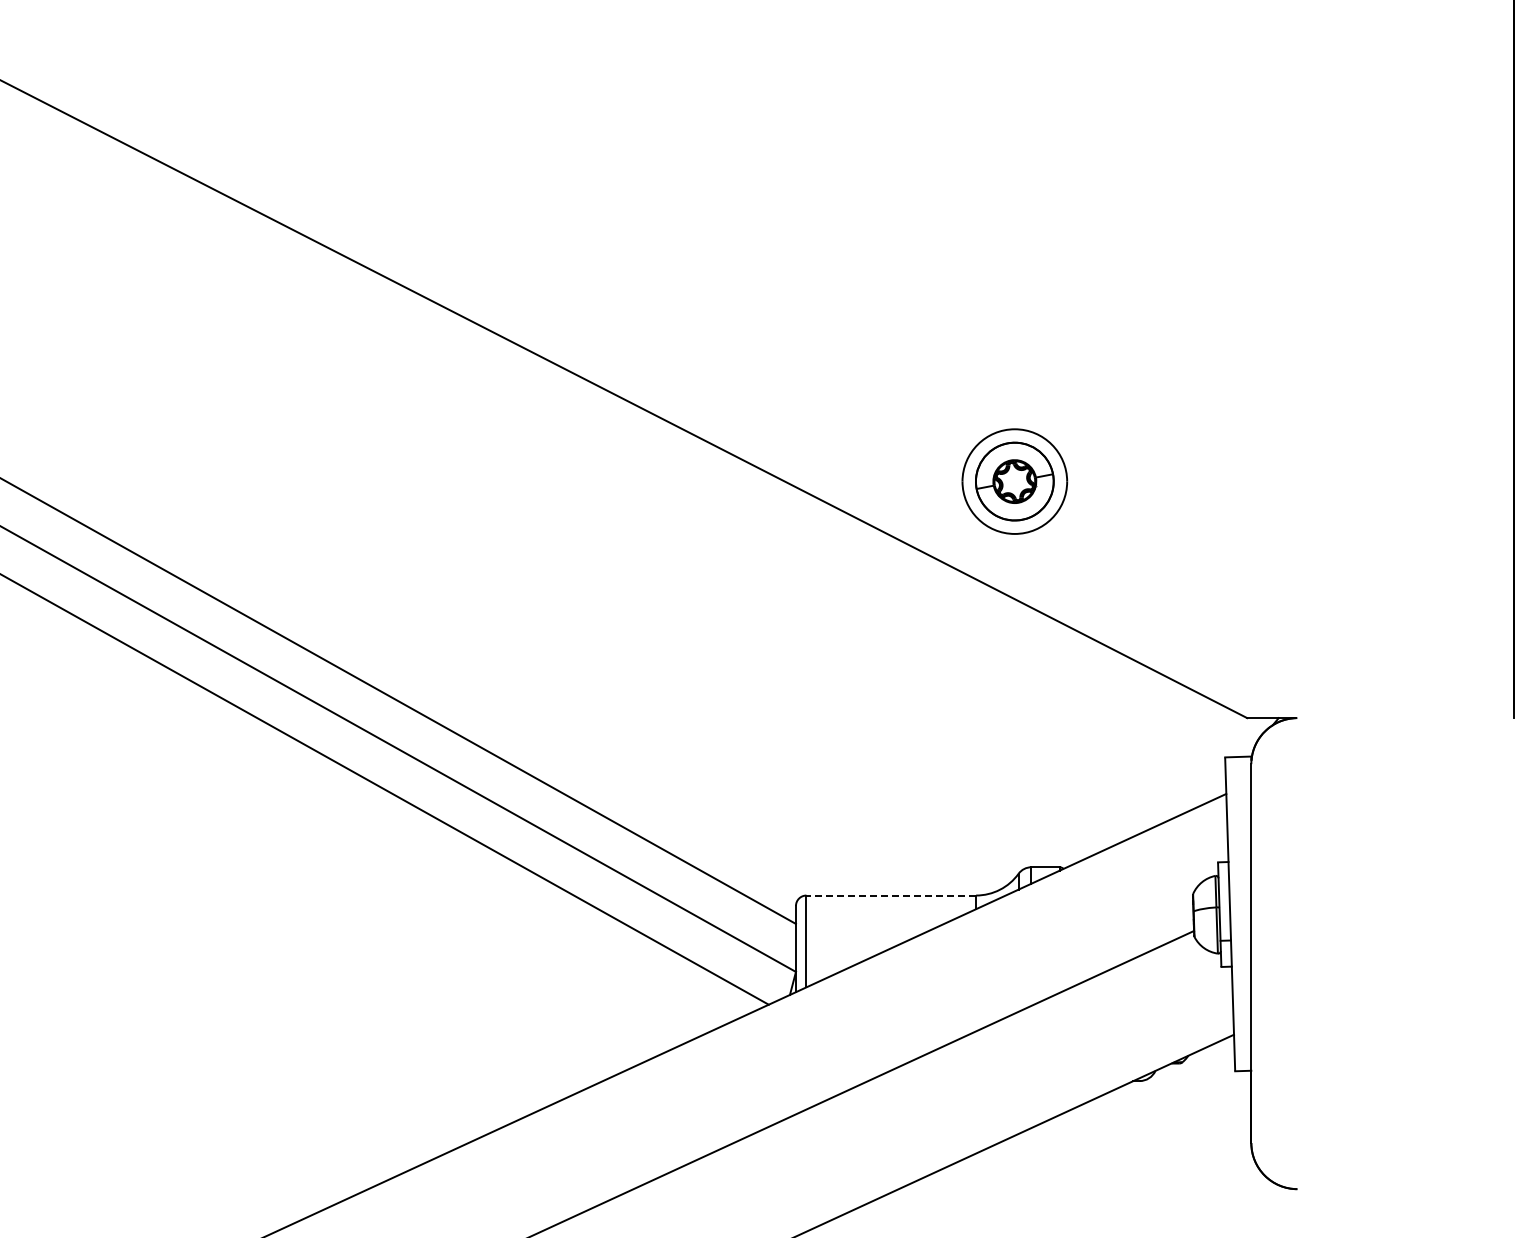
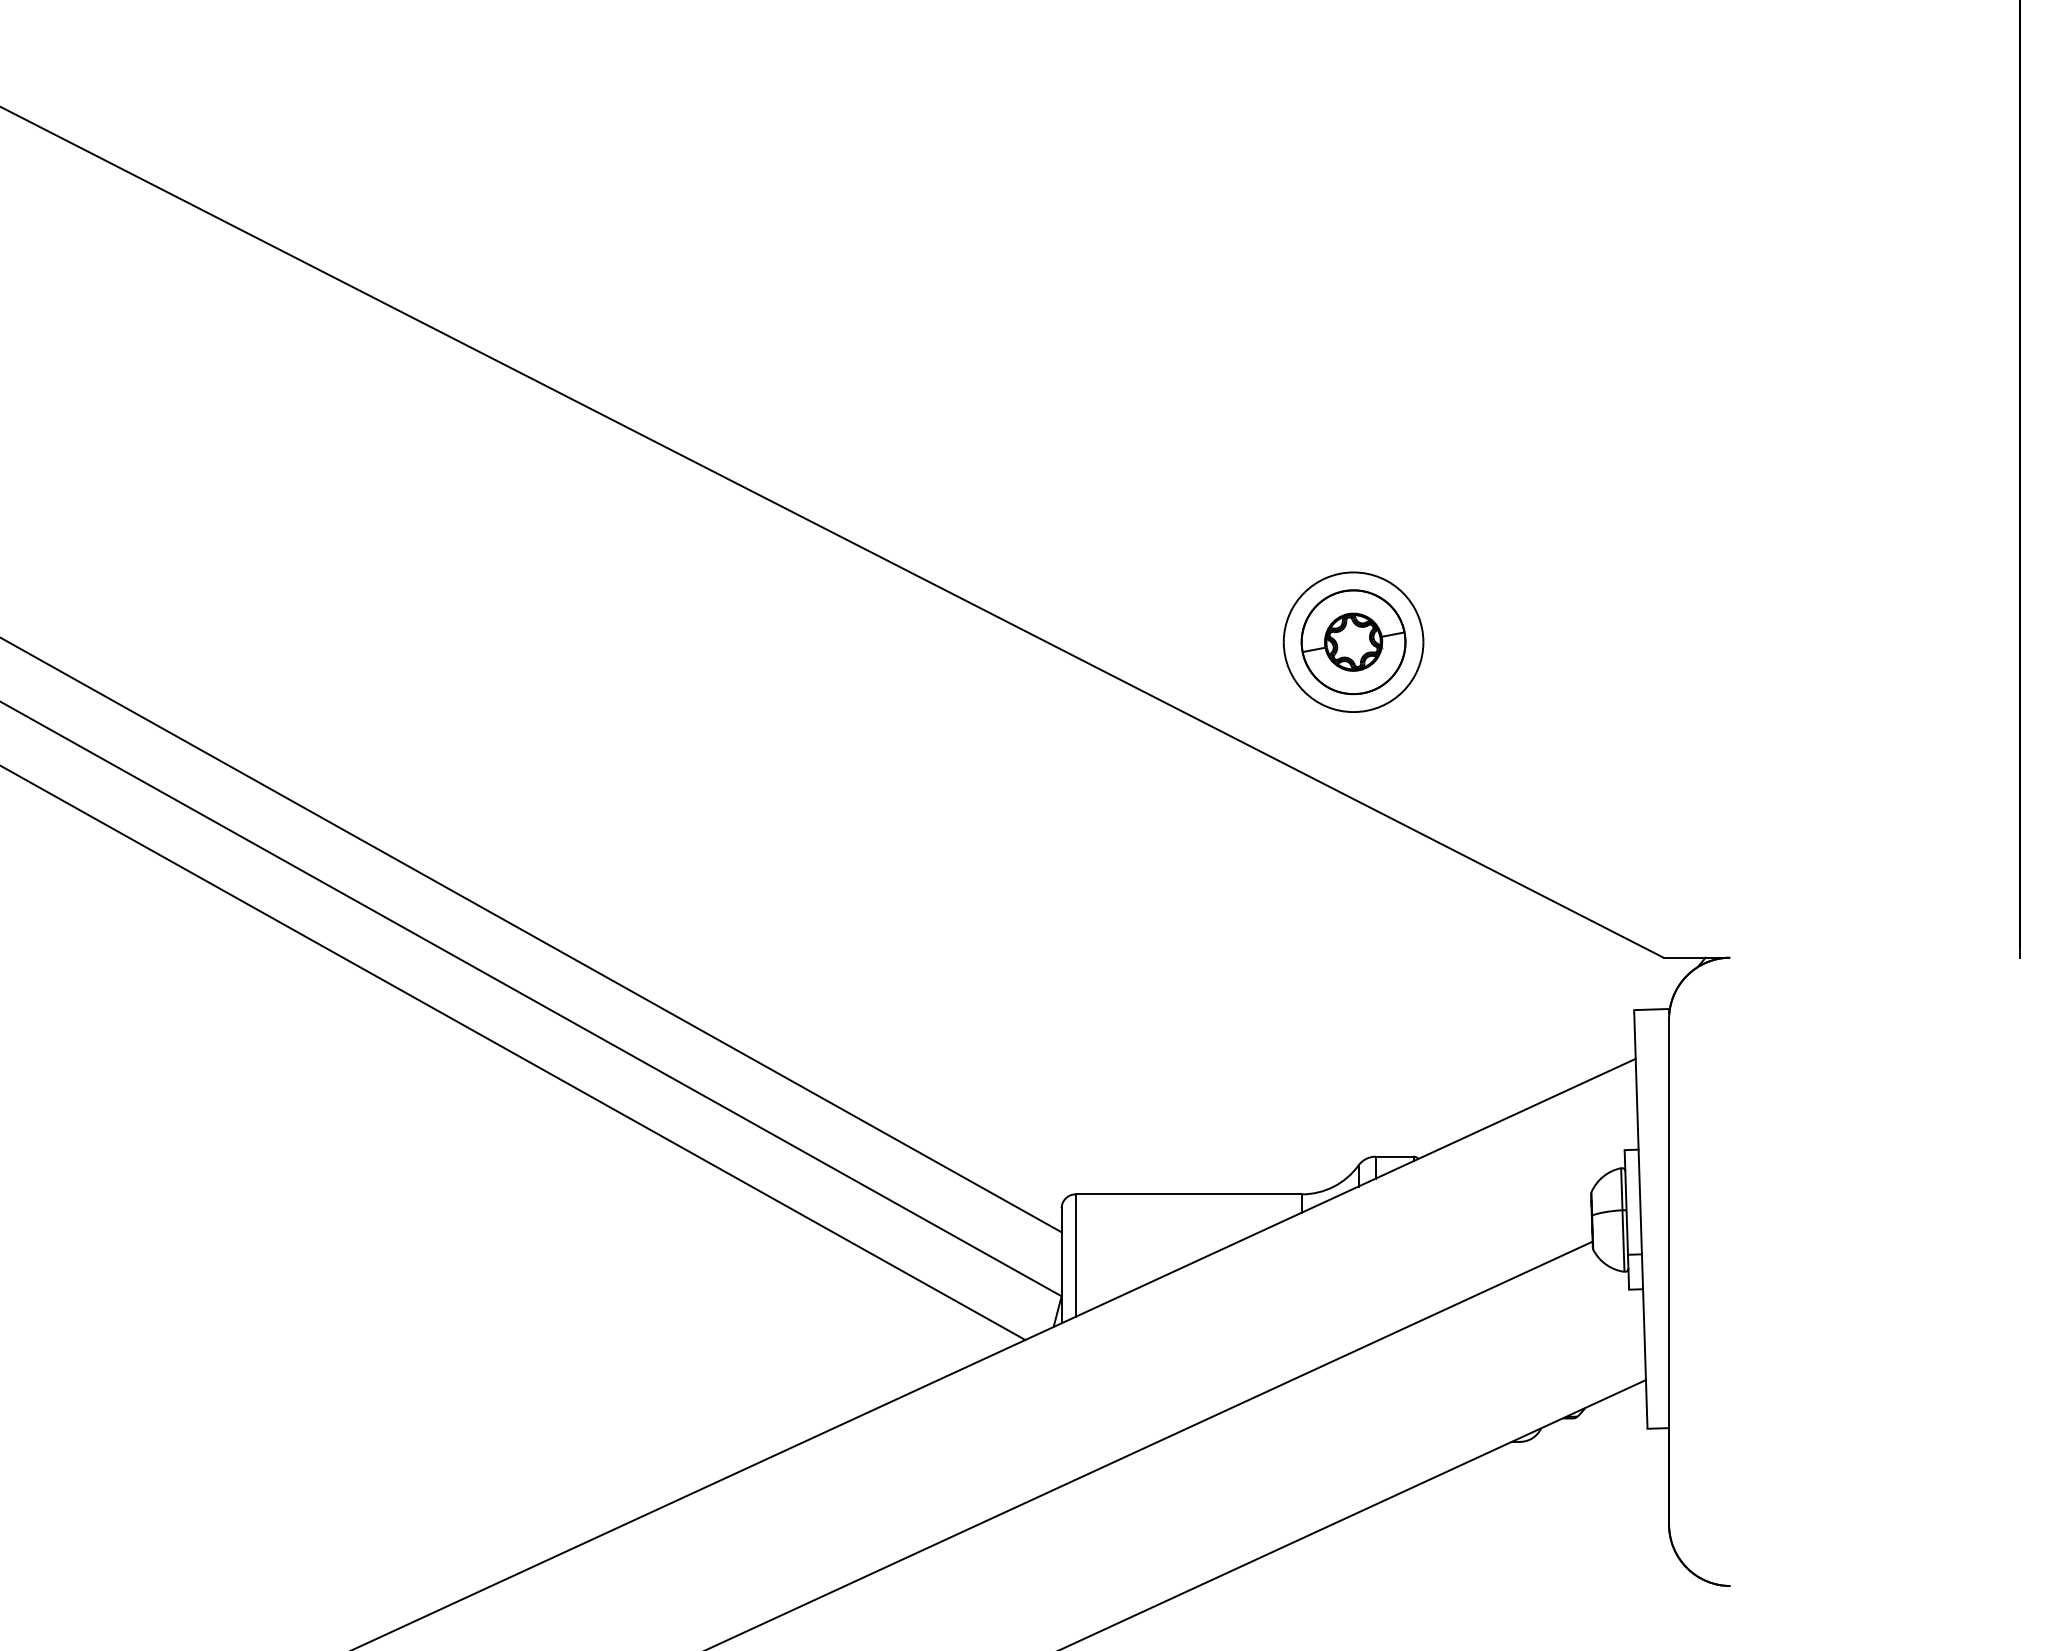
line: (891, 895) -> (1189, 1194), dashed -> solid

